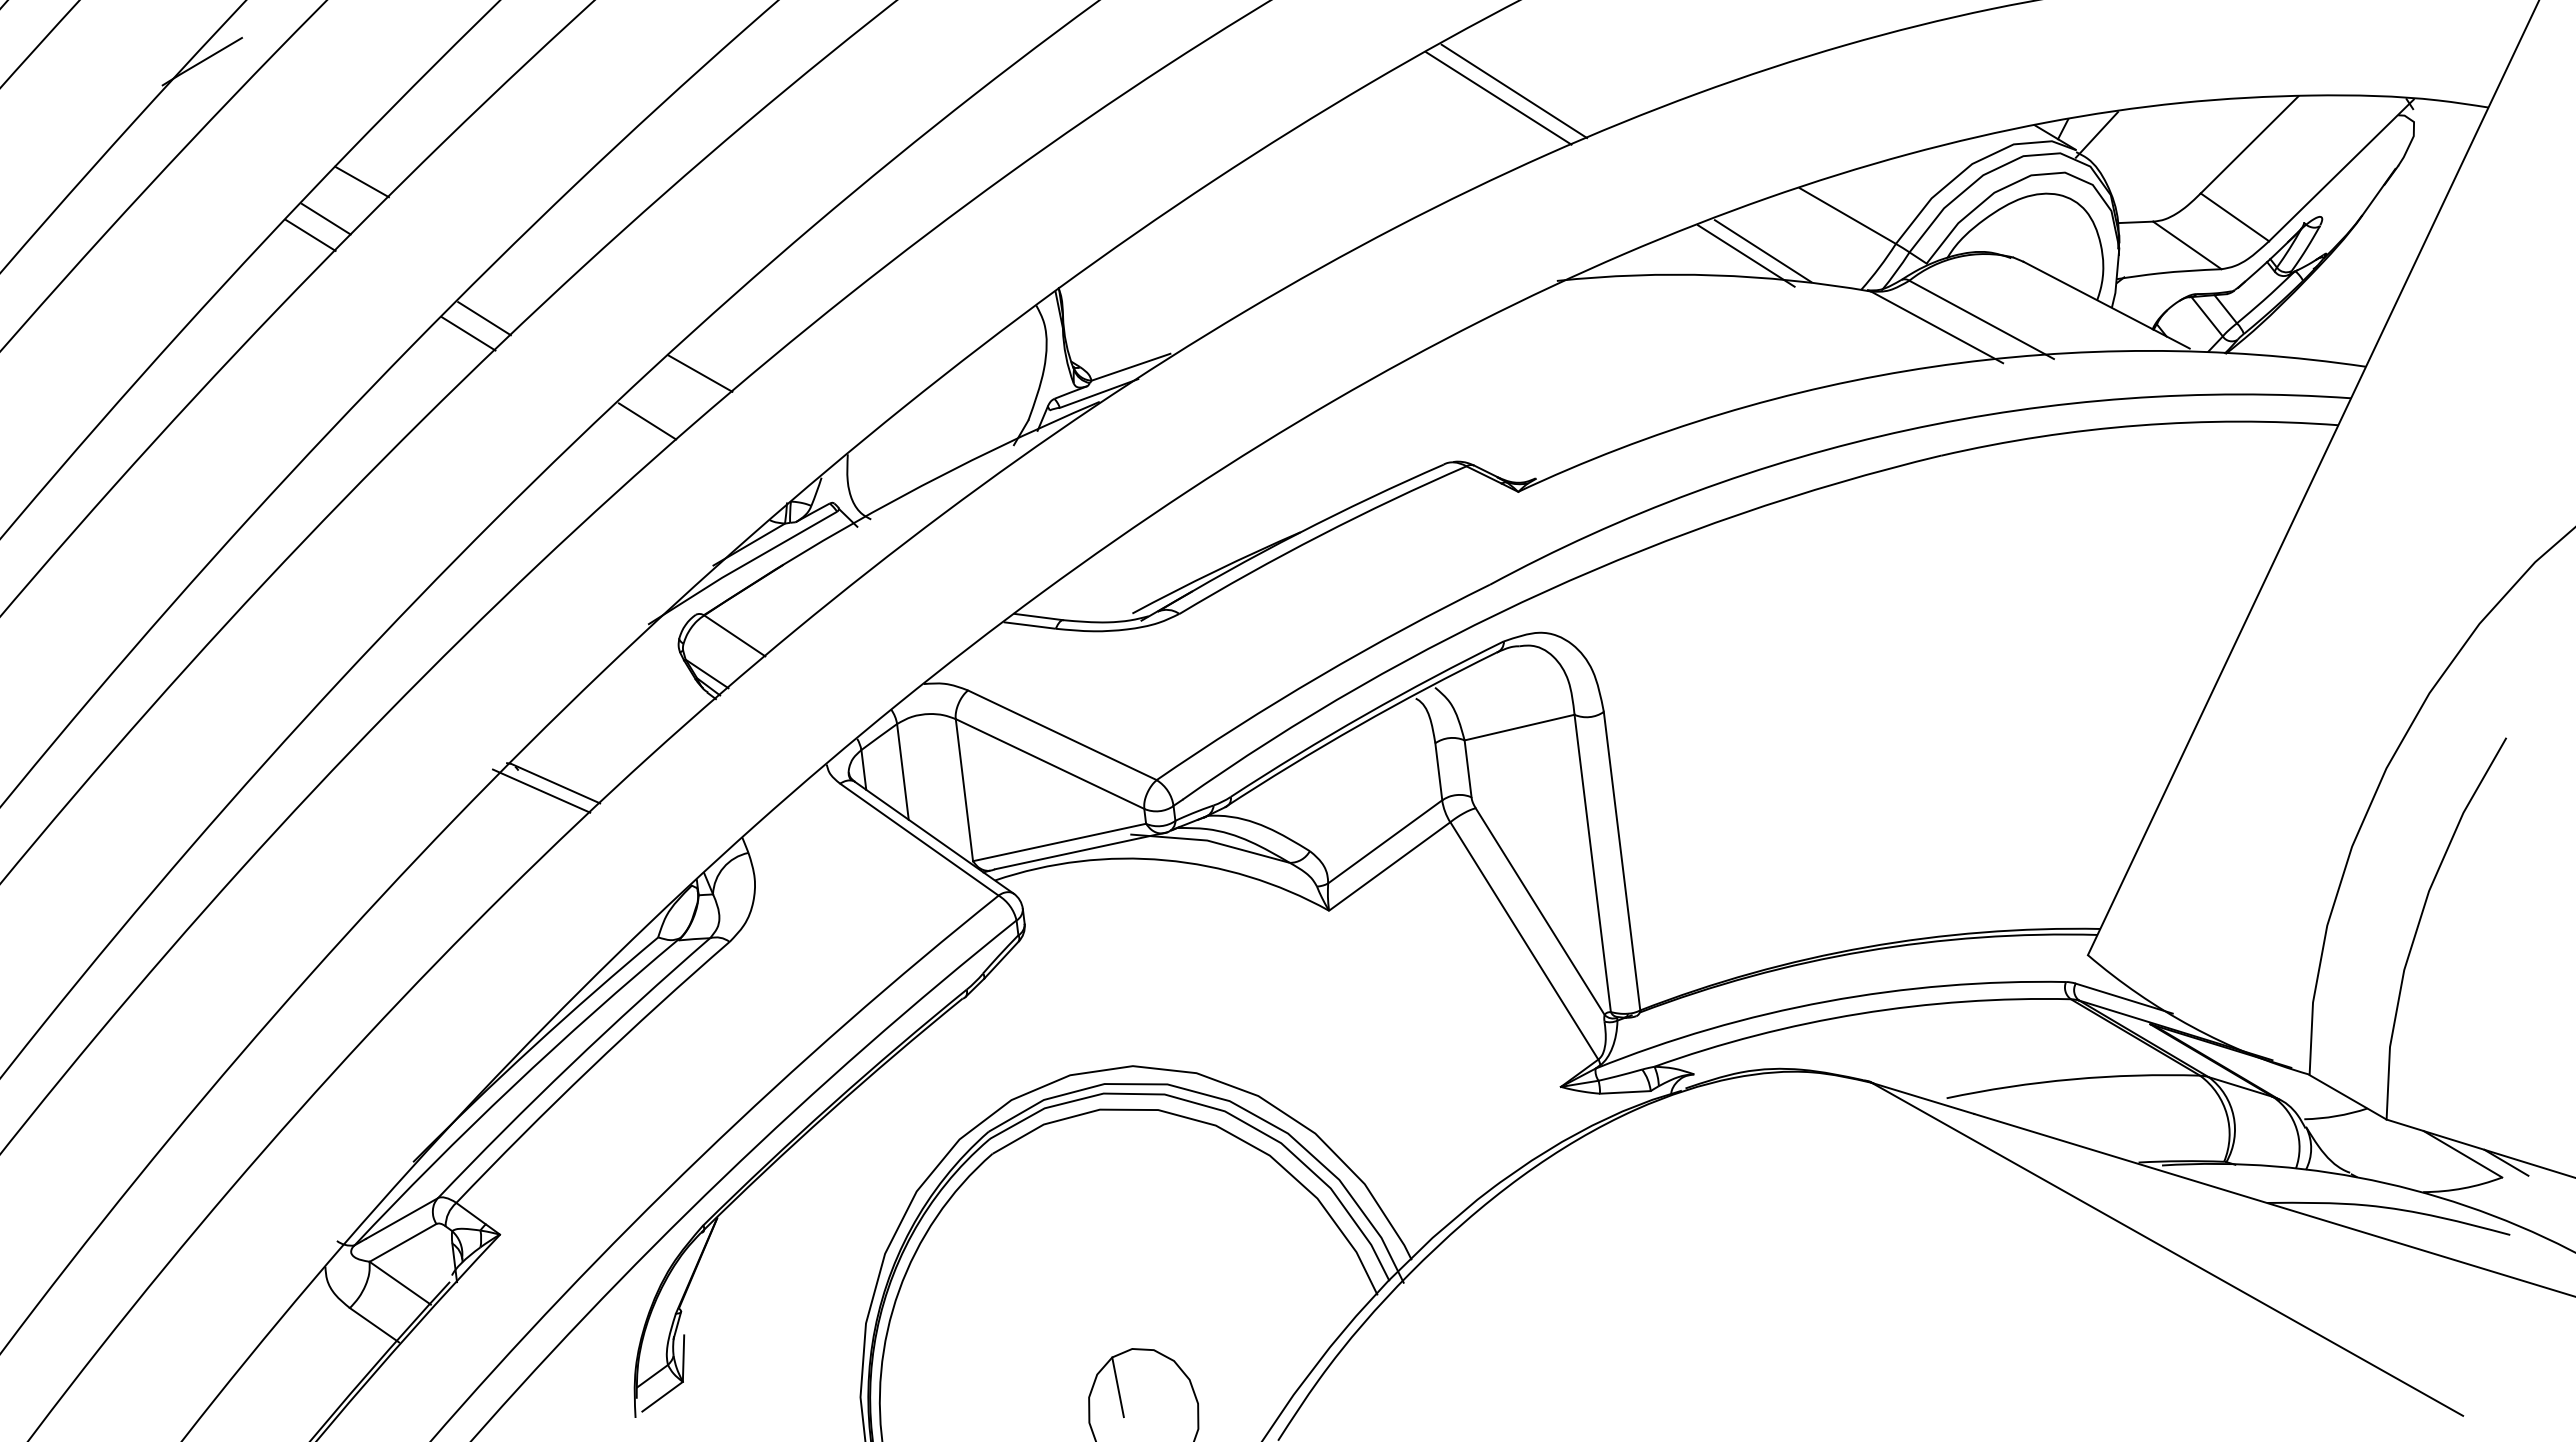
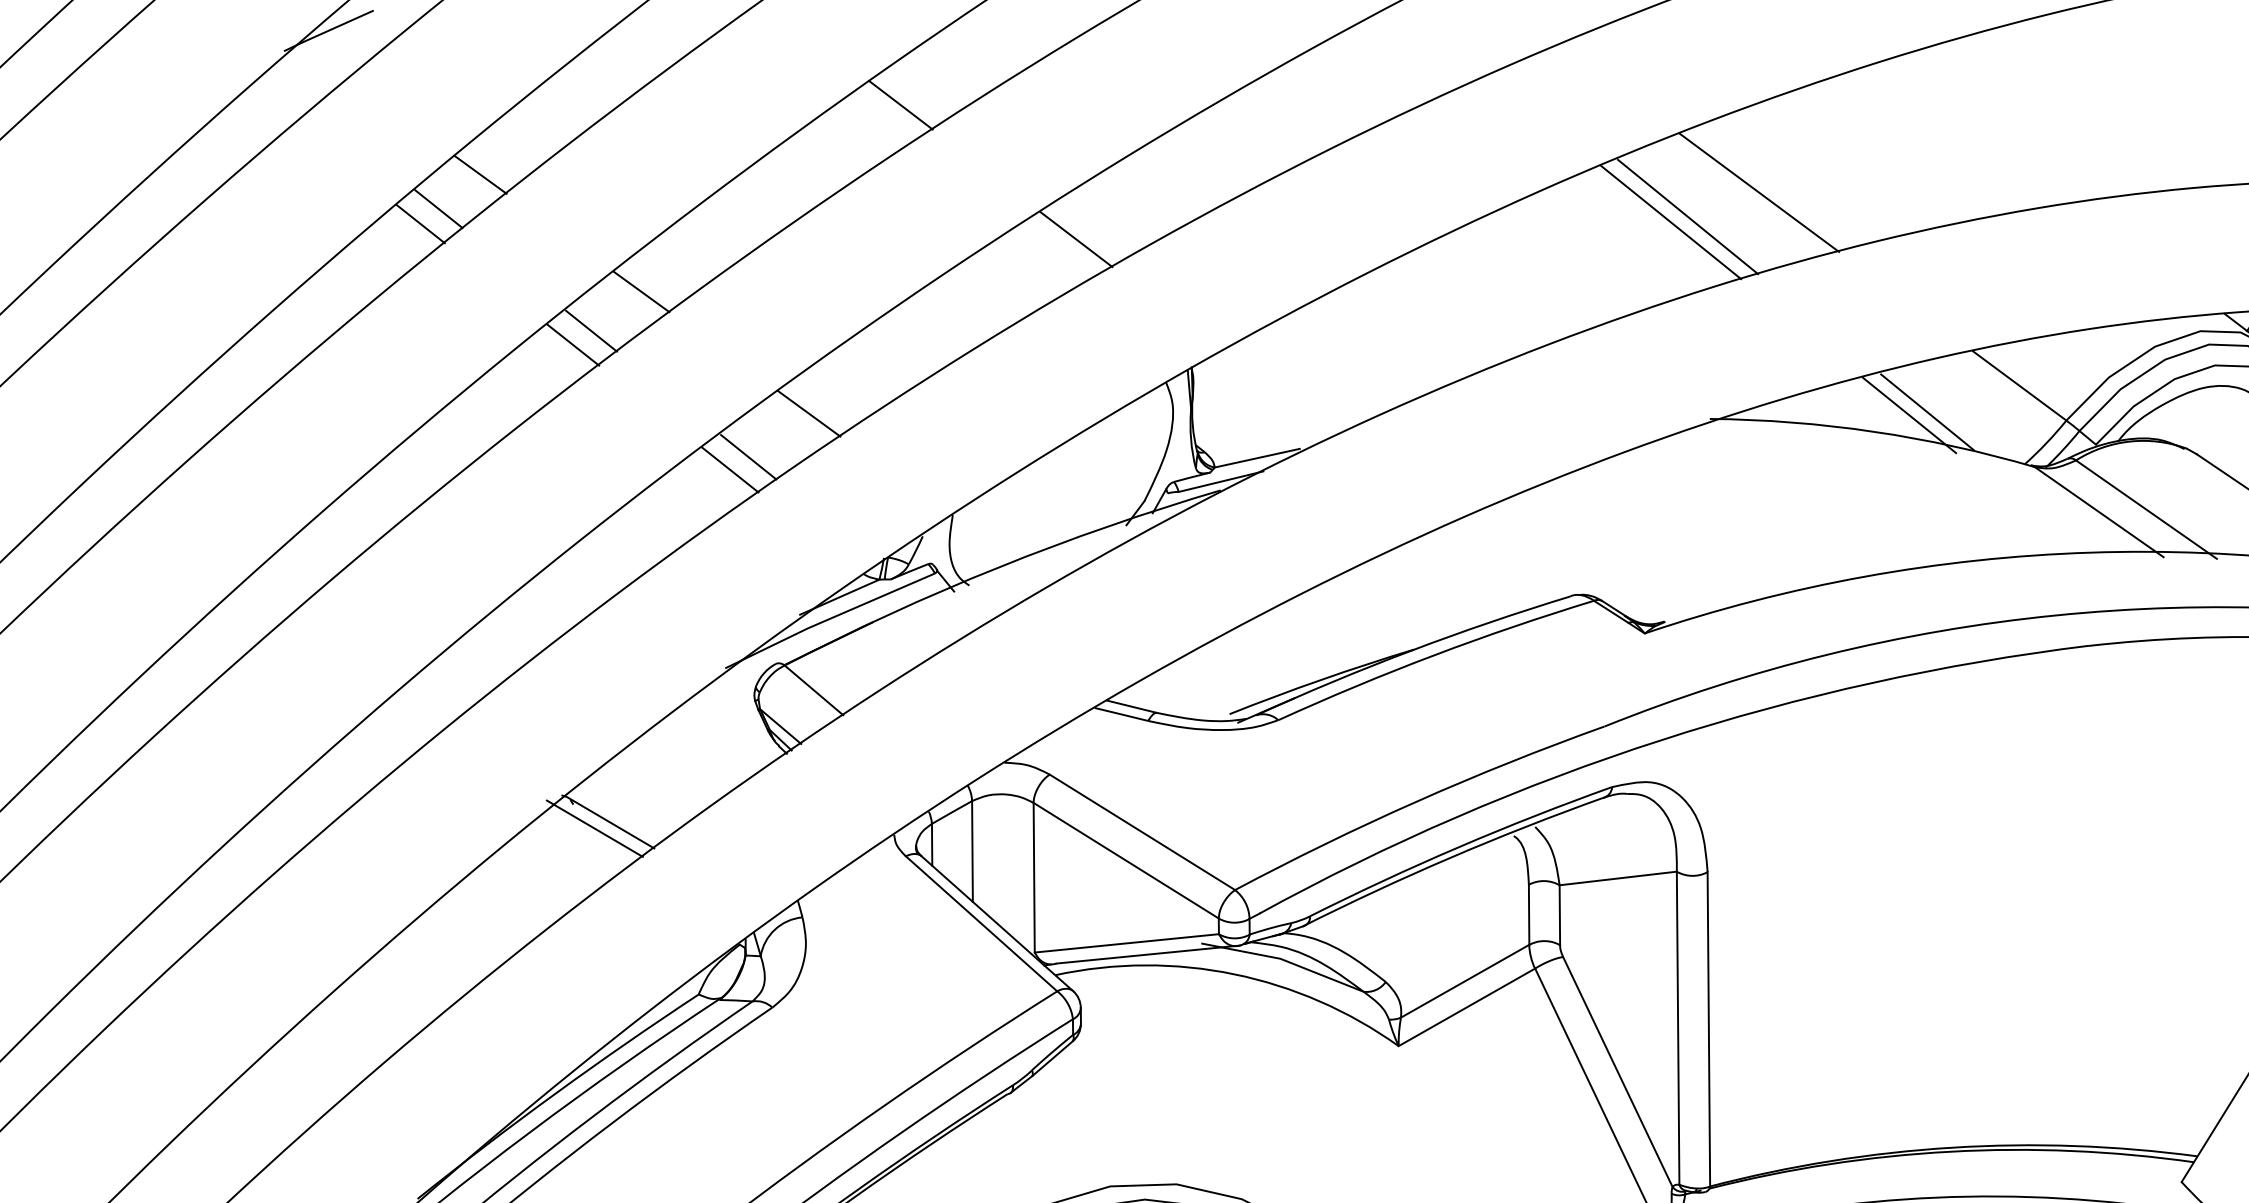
line: (1579, 60) -> (1759, 192), added
line: (753, 70) -> (900, 105), added
line: (935, 178) -> (1076, 239), added
line: (527, 275) -> (641, 291), added
line: (631, 435) -> (730, 469), added

